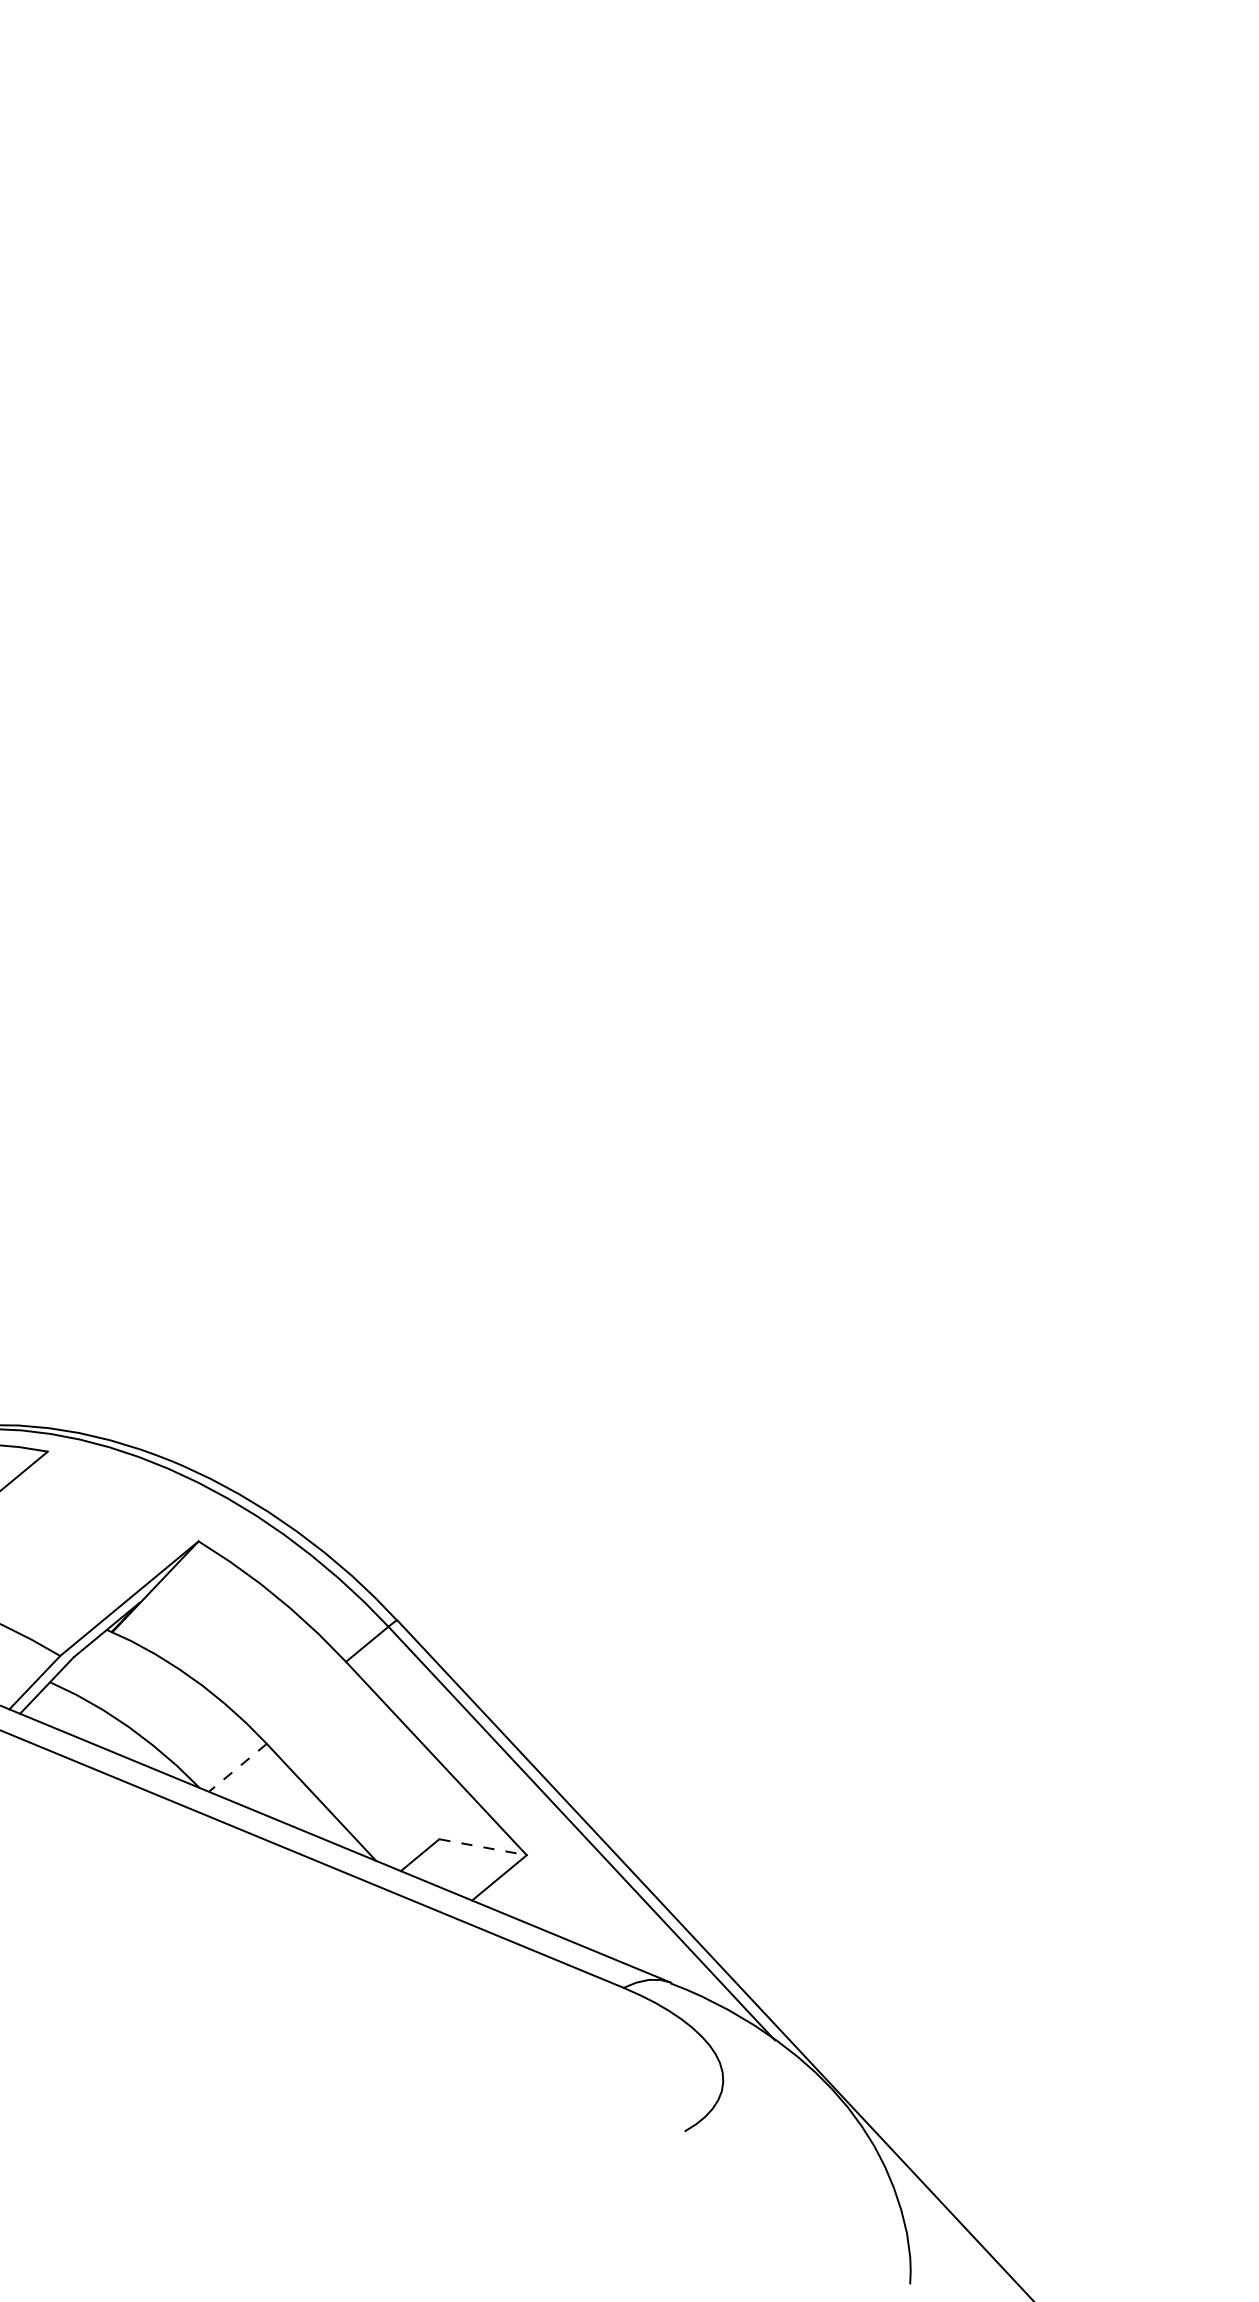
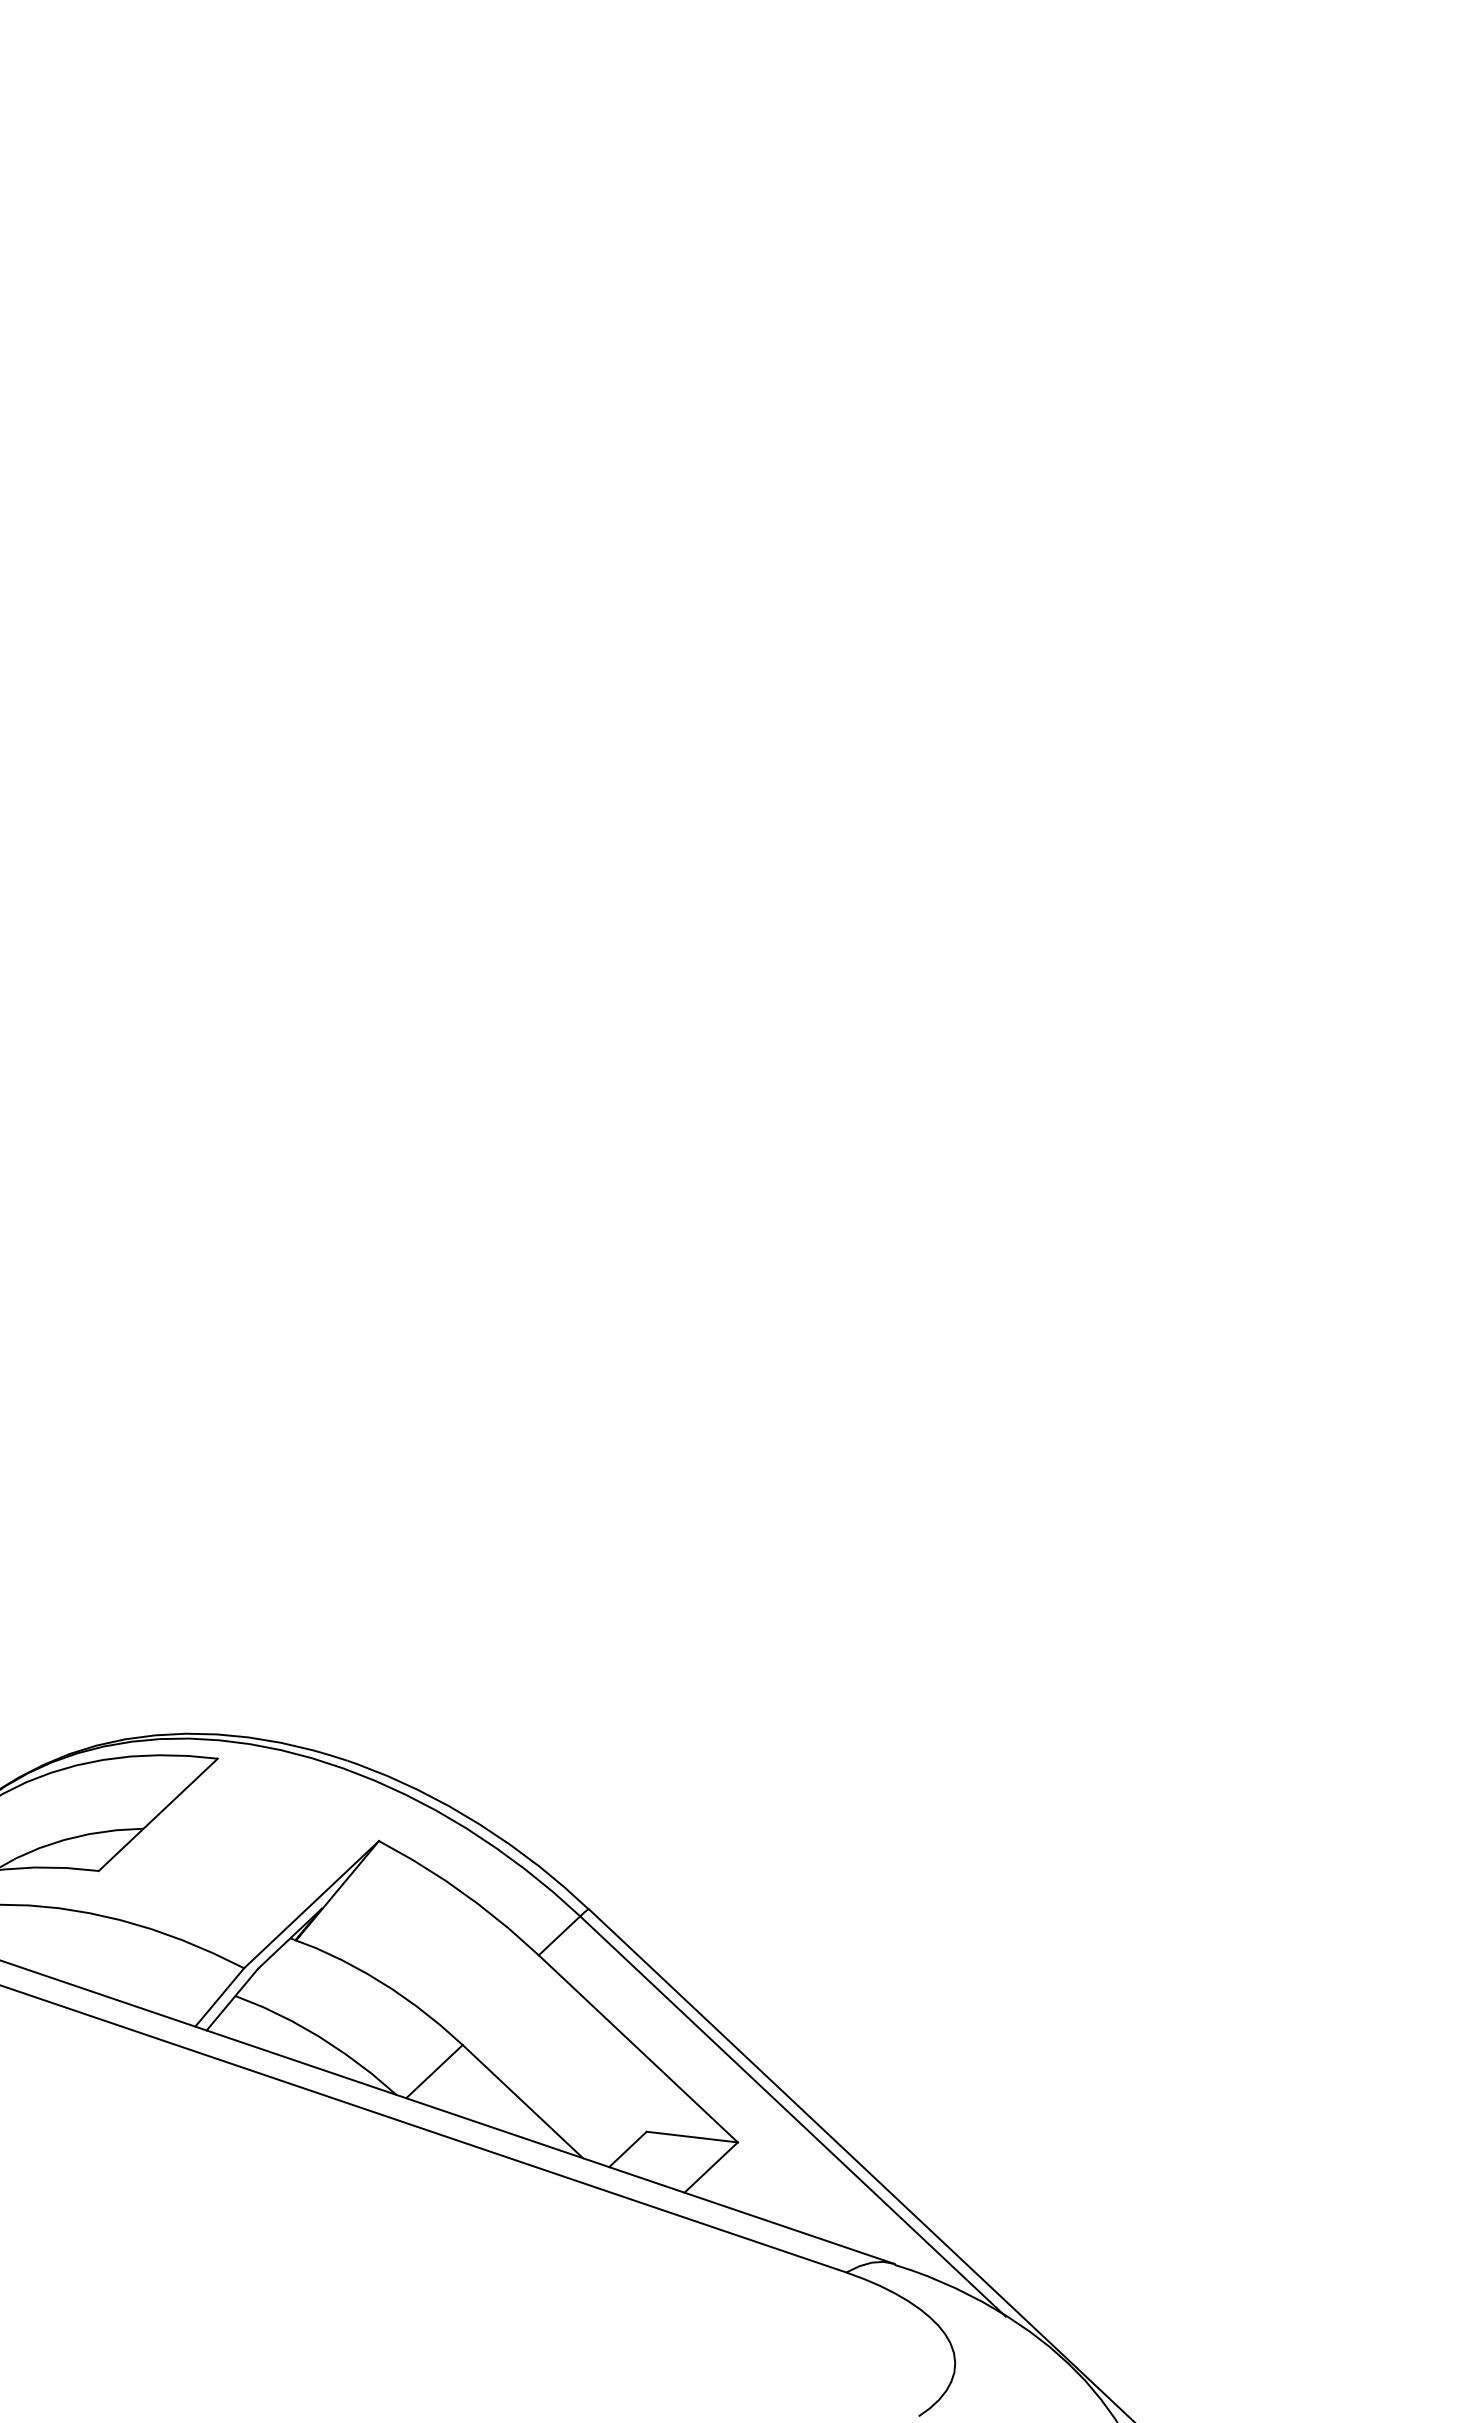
line: (237, 1767) -> (434, 2071), dashed -> solid
line: (483, 1847) -> (692, 2137), dashed -> solid

